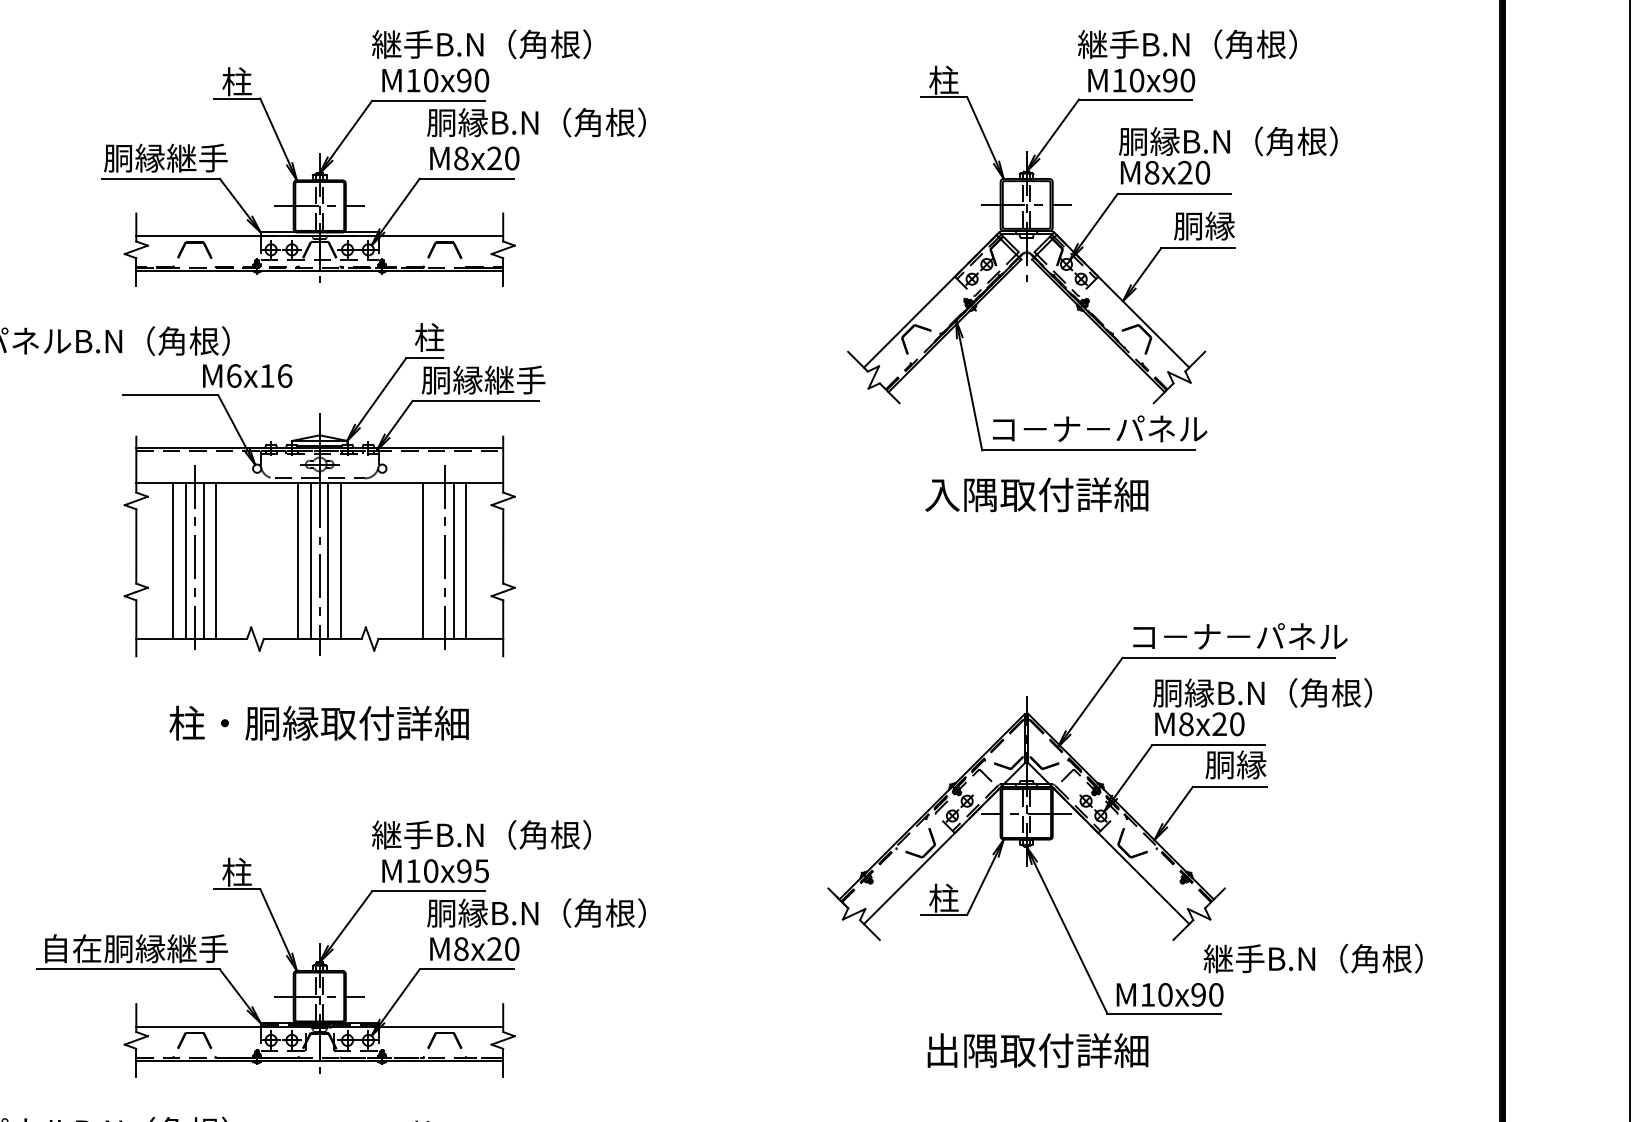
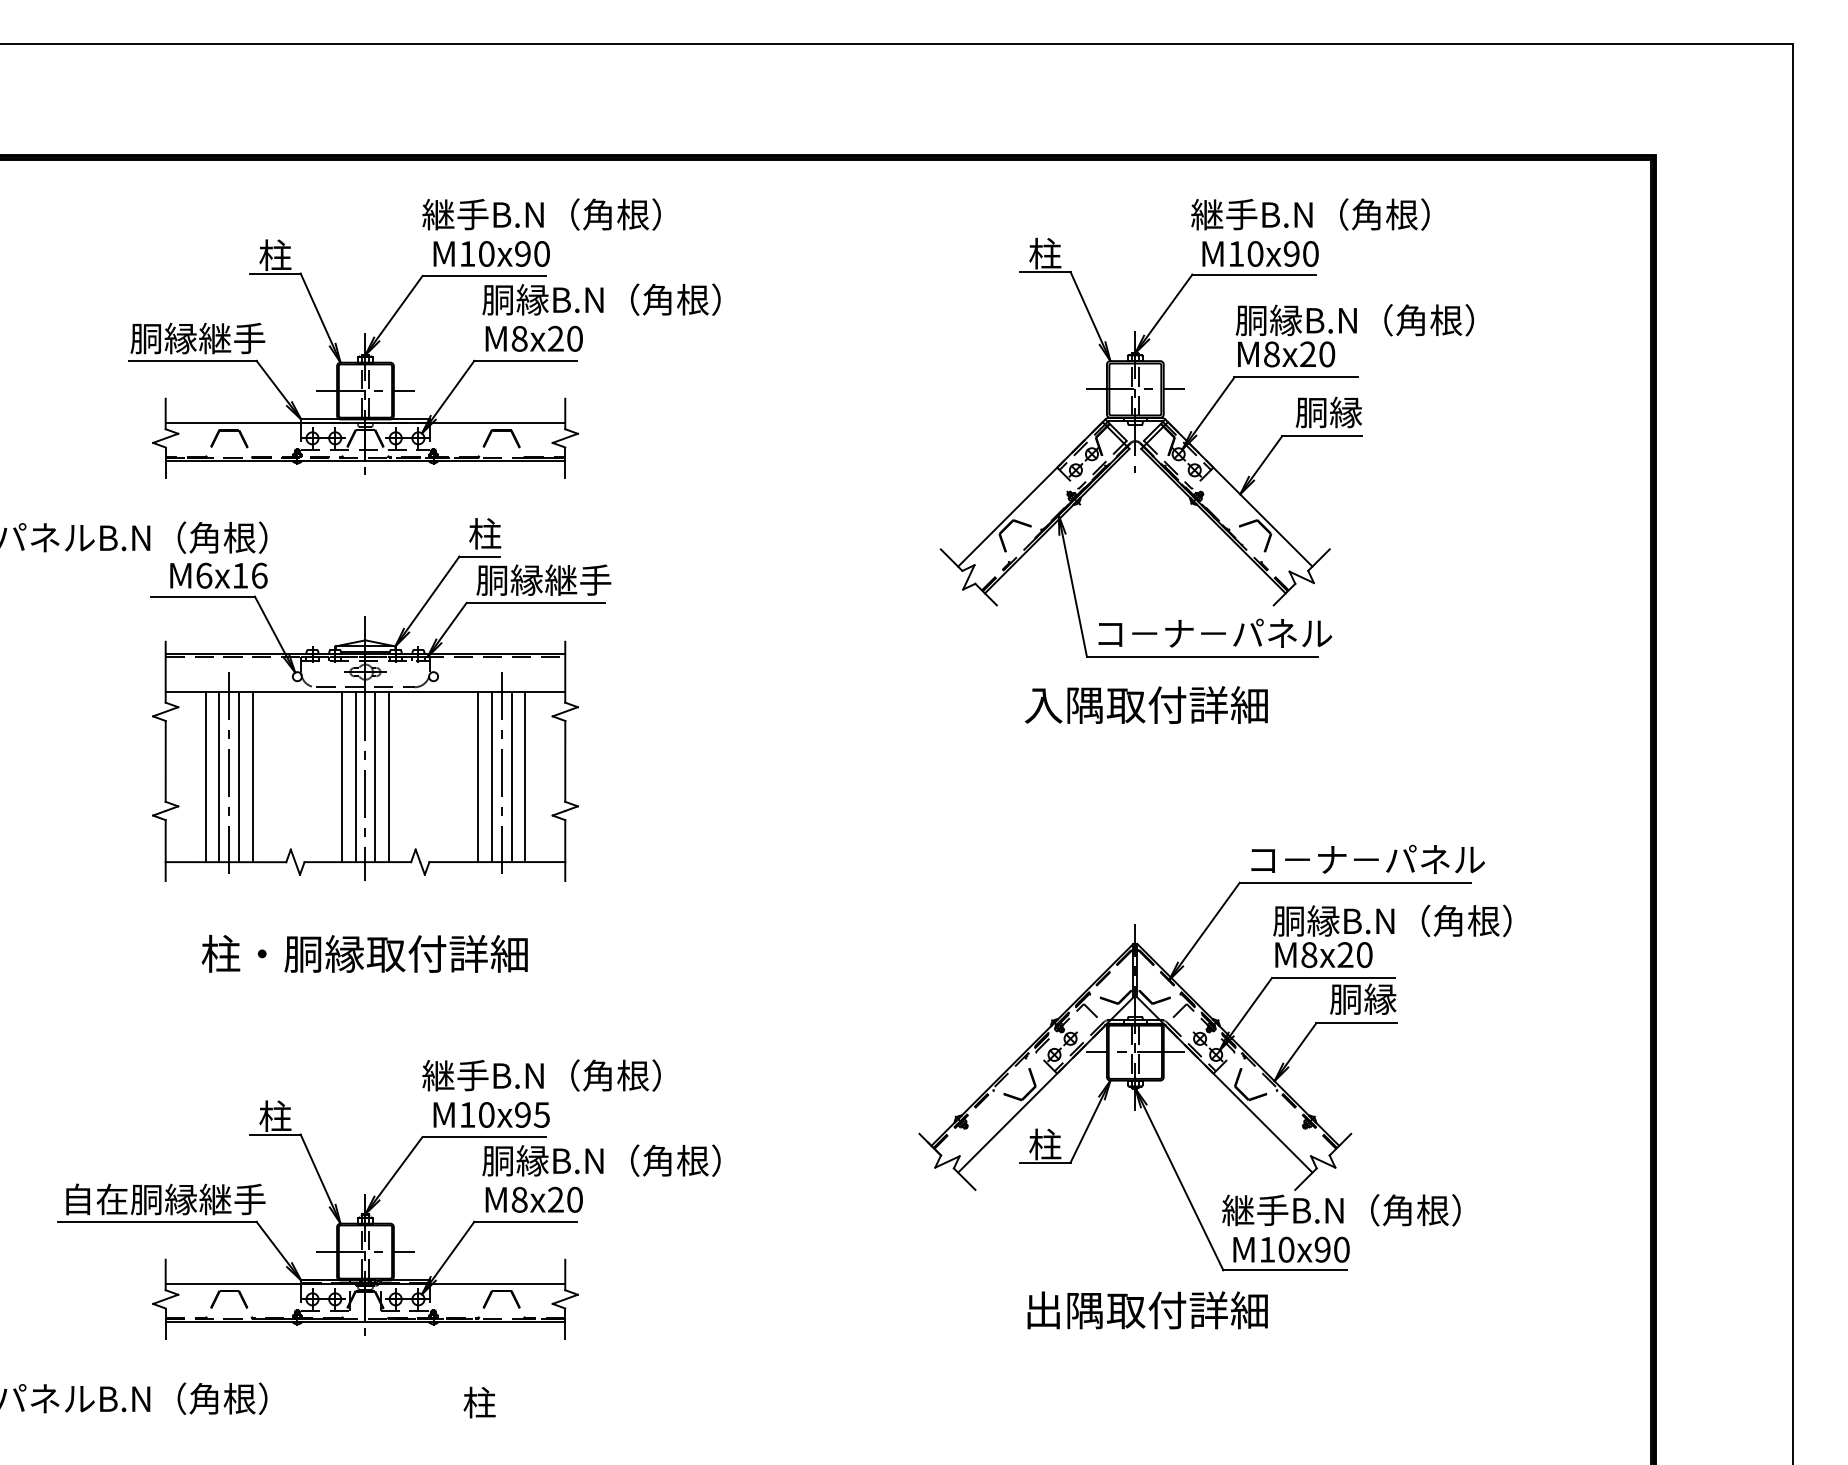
text: (247, 375) -> (218, 575), moved
line: (435, 560) -> (491, 776), added
text: (1313, 958) -> (1341, 1210), moved

